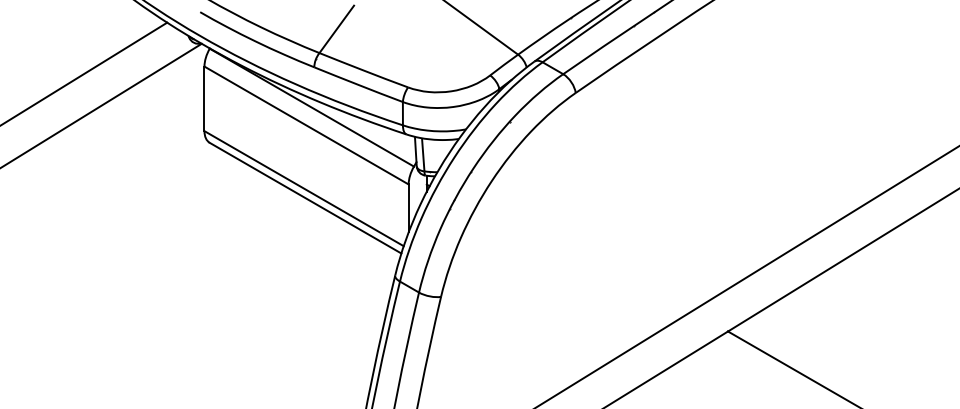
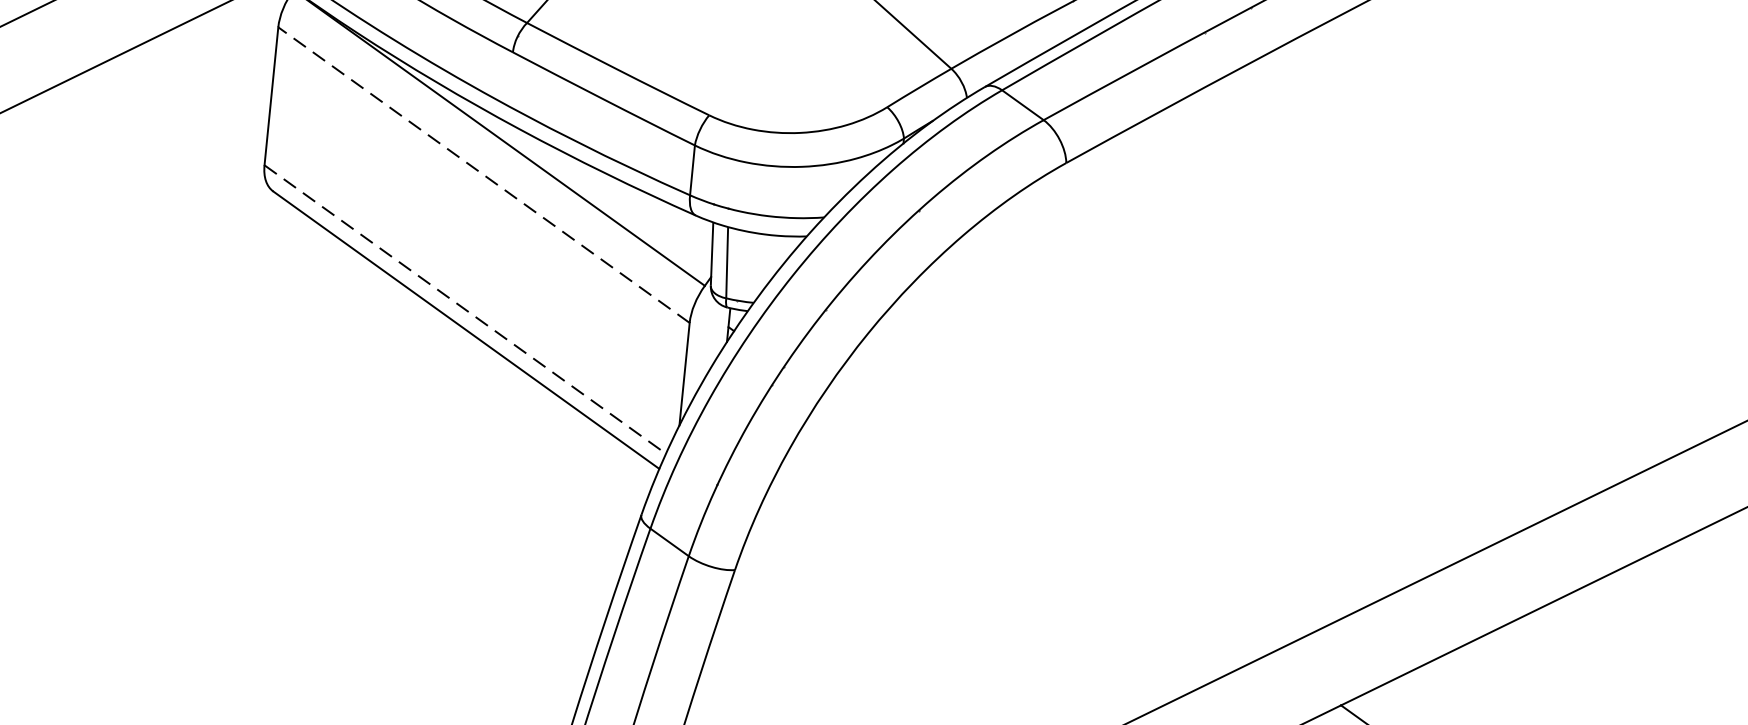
line: (306, 125) -> (483, 175), solid -> dashed
line: (304, 188) -> (466, 309), solid -> dashed

